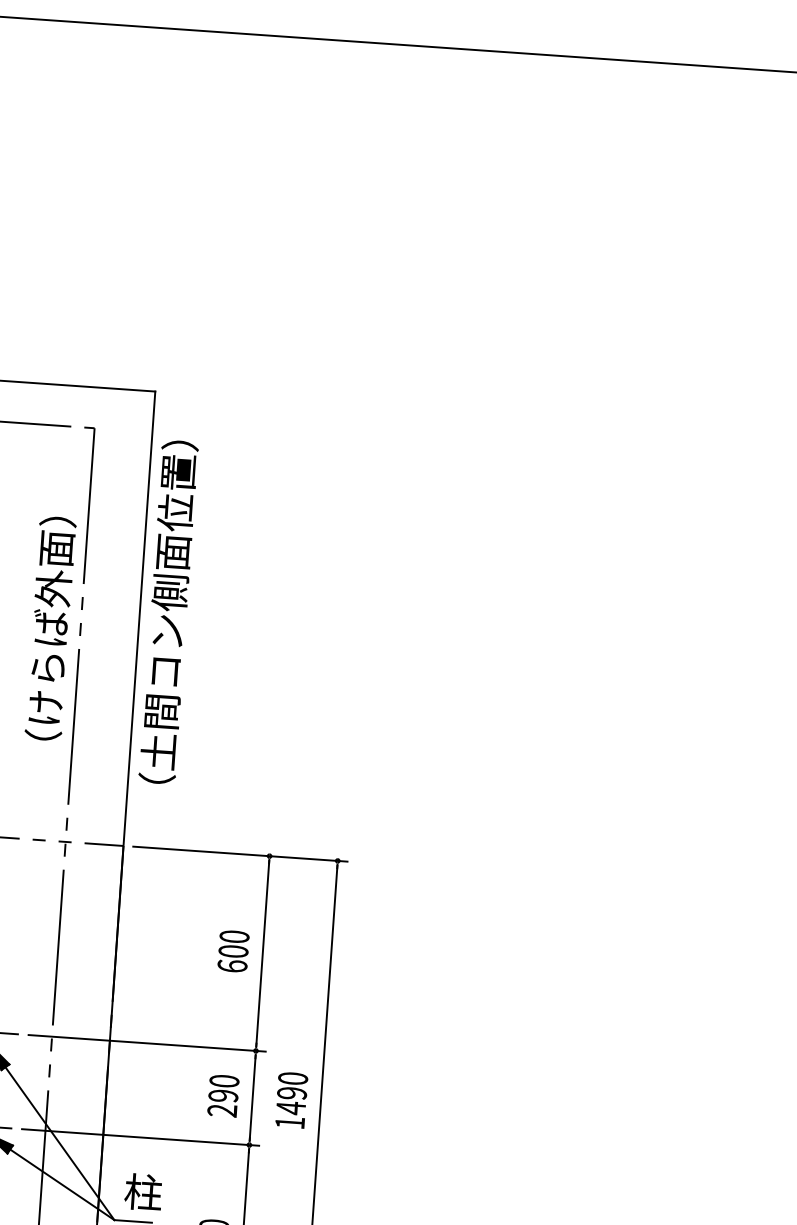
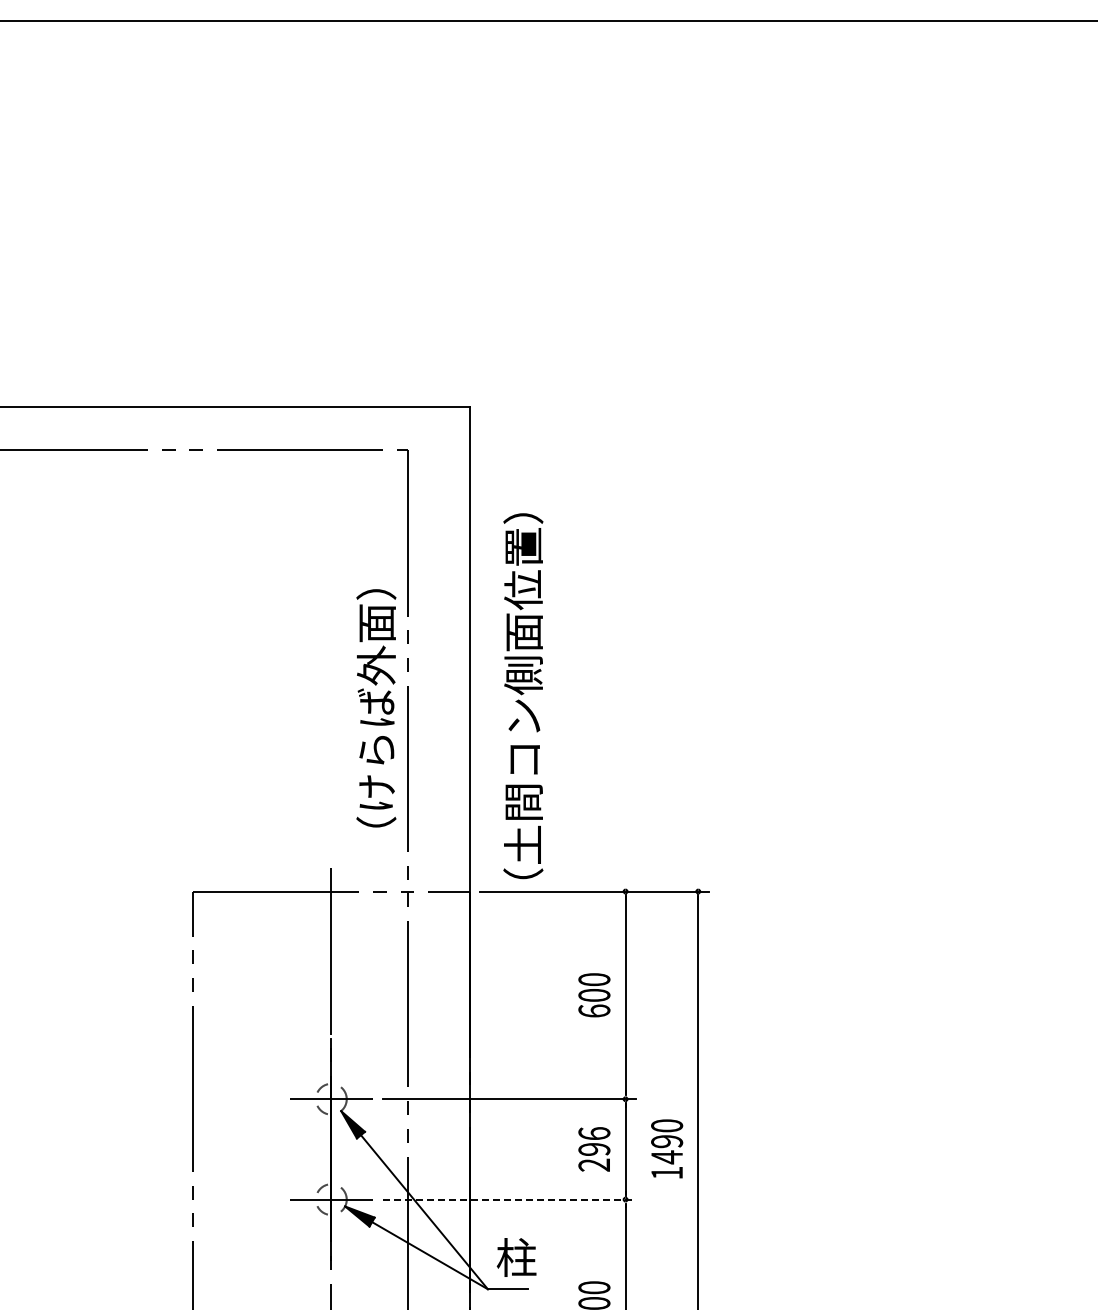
text: (168, 612) -> (523, 696), moved
text: (50, 628) -> (376, 708), moved
text: (224, 1081) -> (594, 1133), 290 -> 296
line: (141, 1137) -> (510, 1199), solid -> dashed

